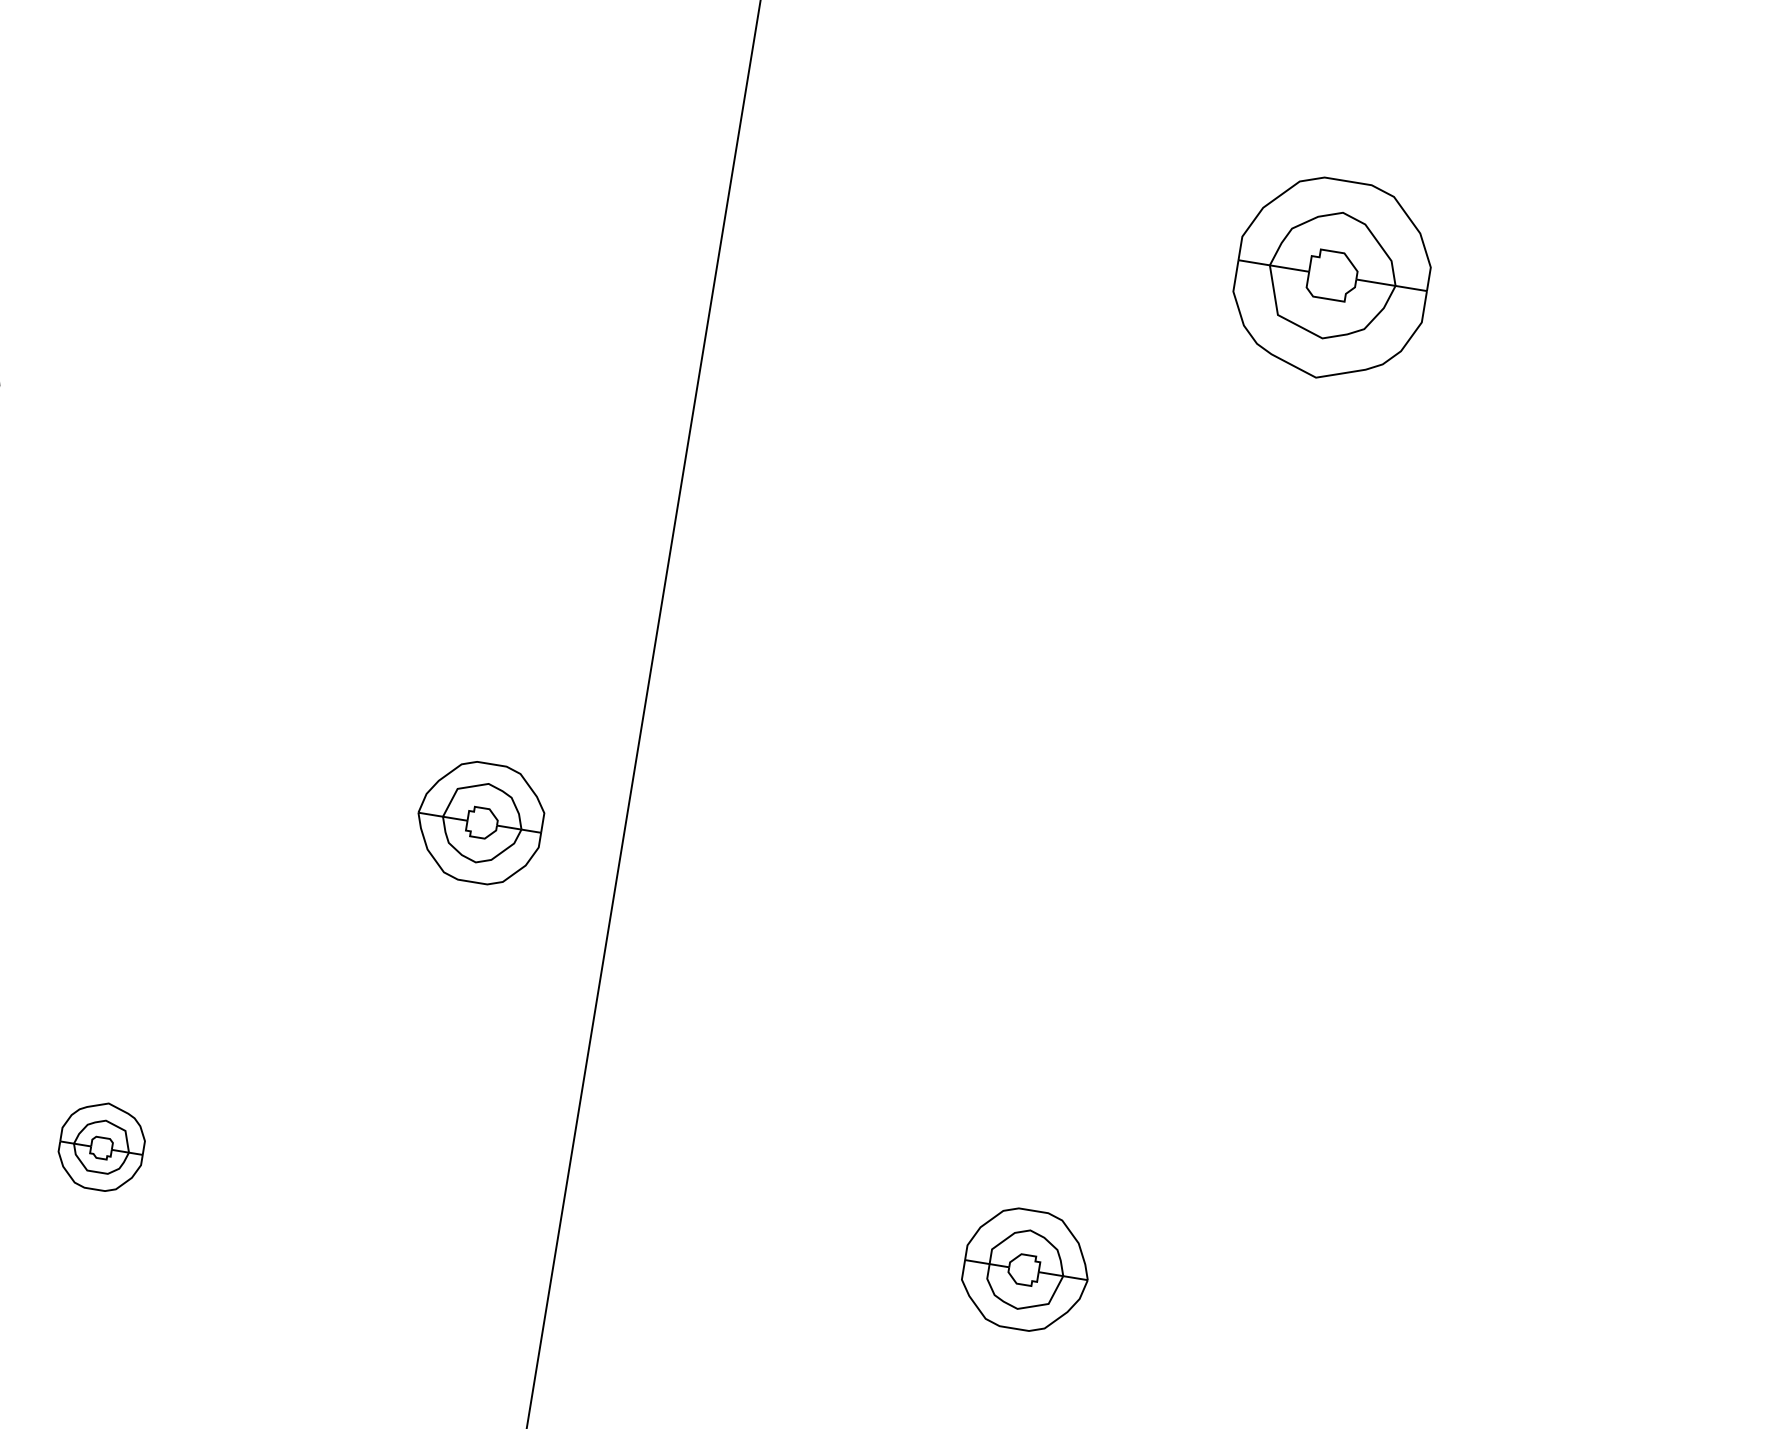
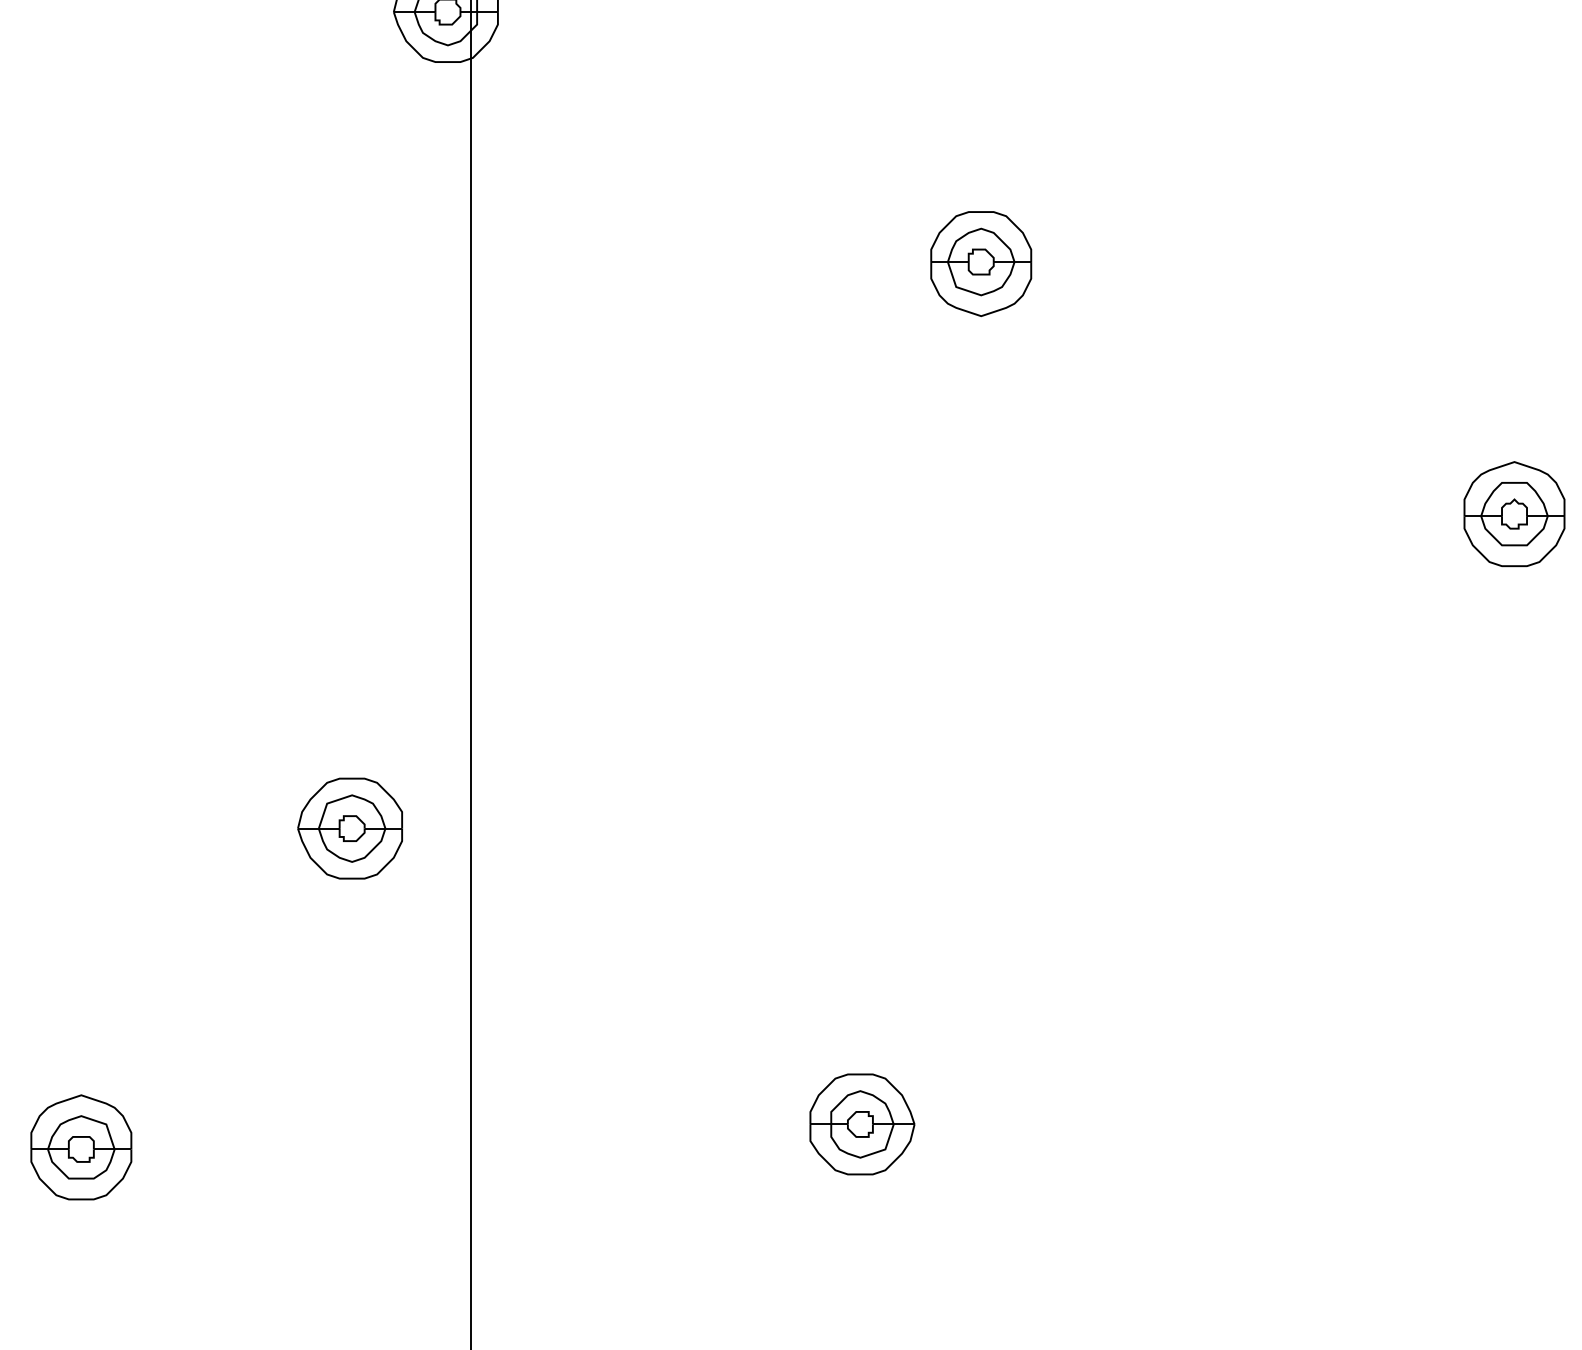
part: (1332, 278) -> (981, 263), size x0.62
part: (101, 1146) -> (81, 1147), size x1.43

